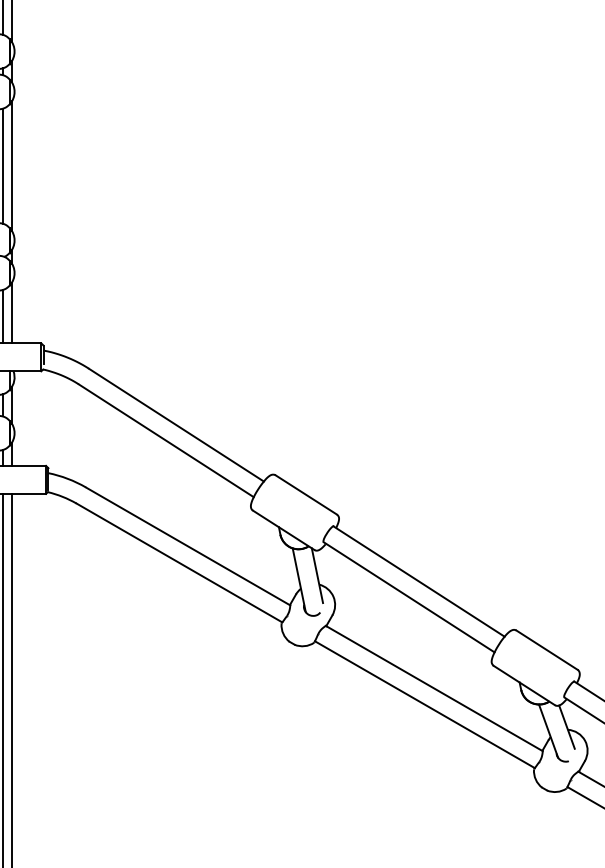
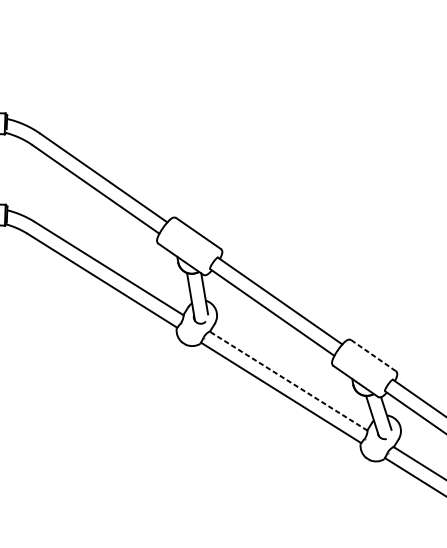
line: (546, 649) -> (373, 355), solid -> dashed
line: (433, 688) -> (287, 381), solid -> dashed

